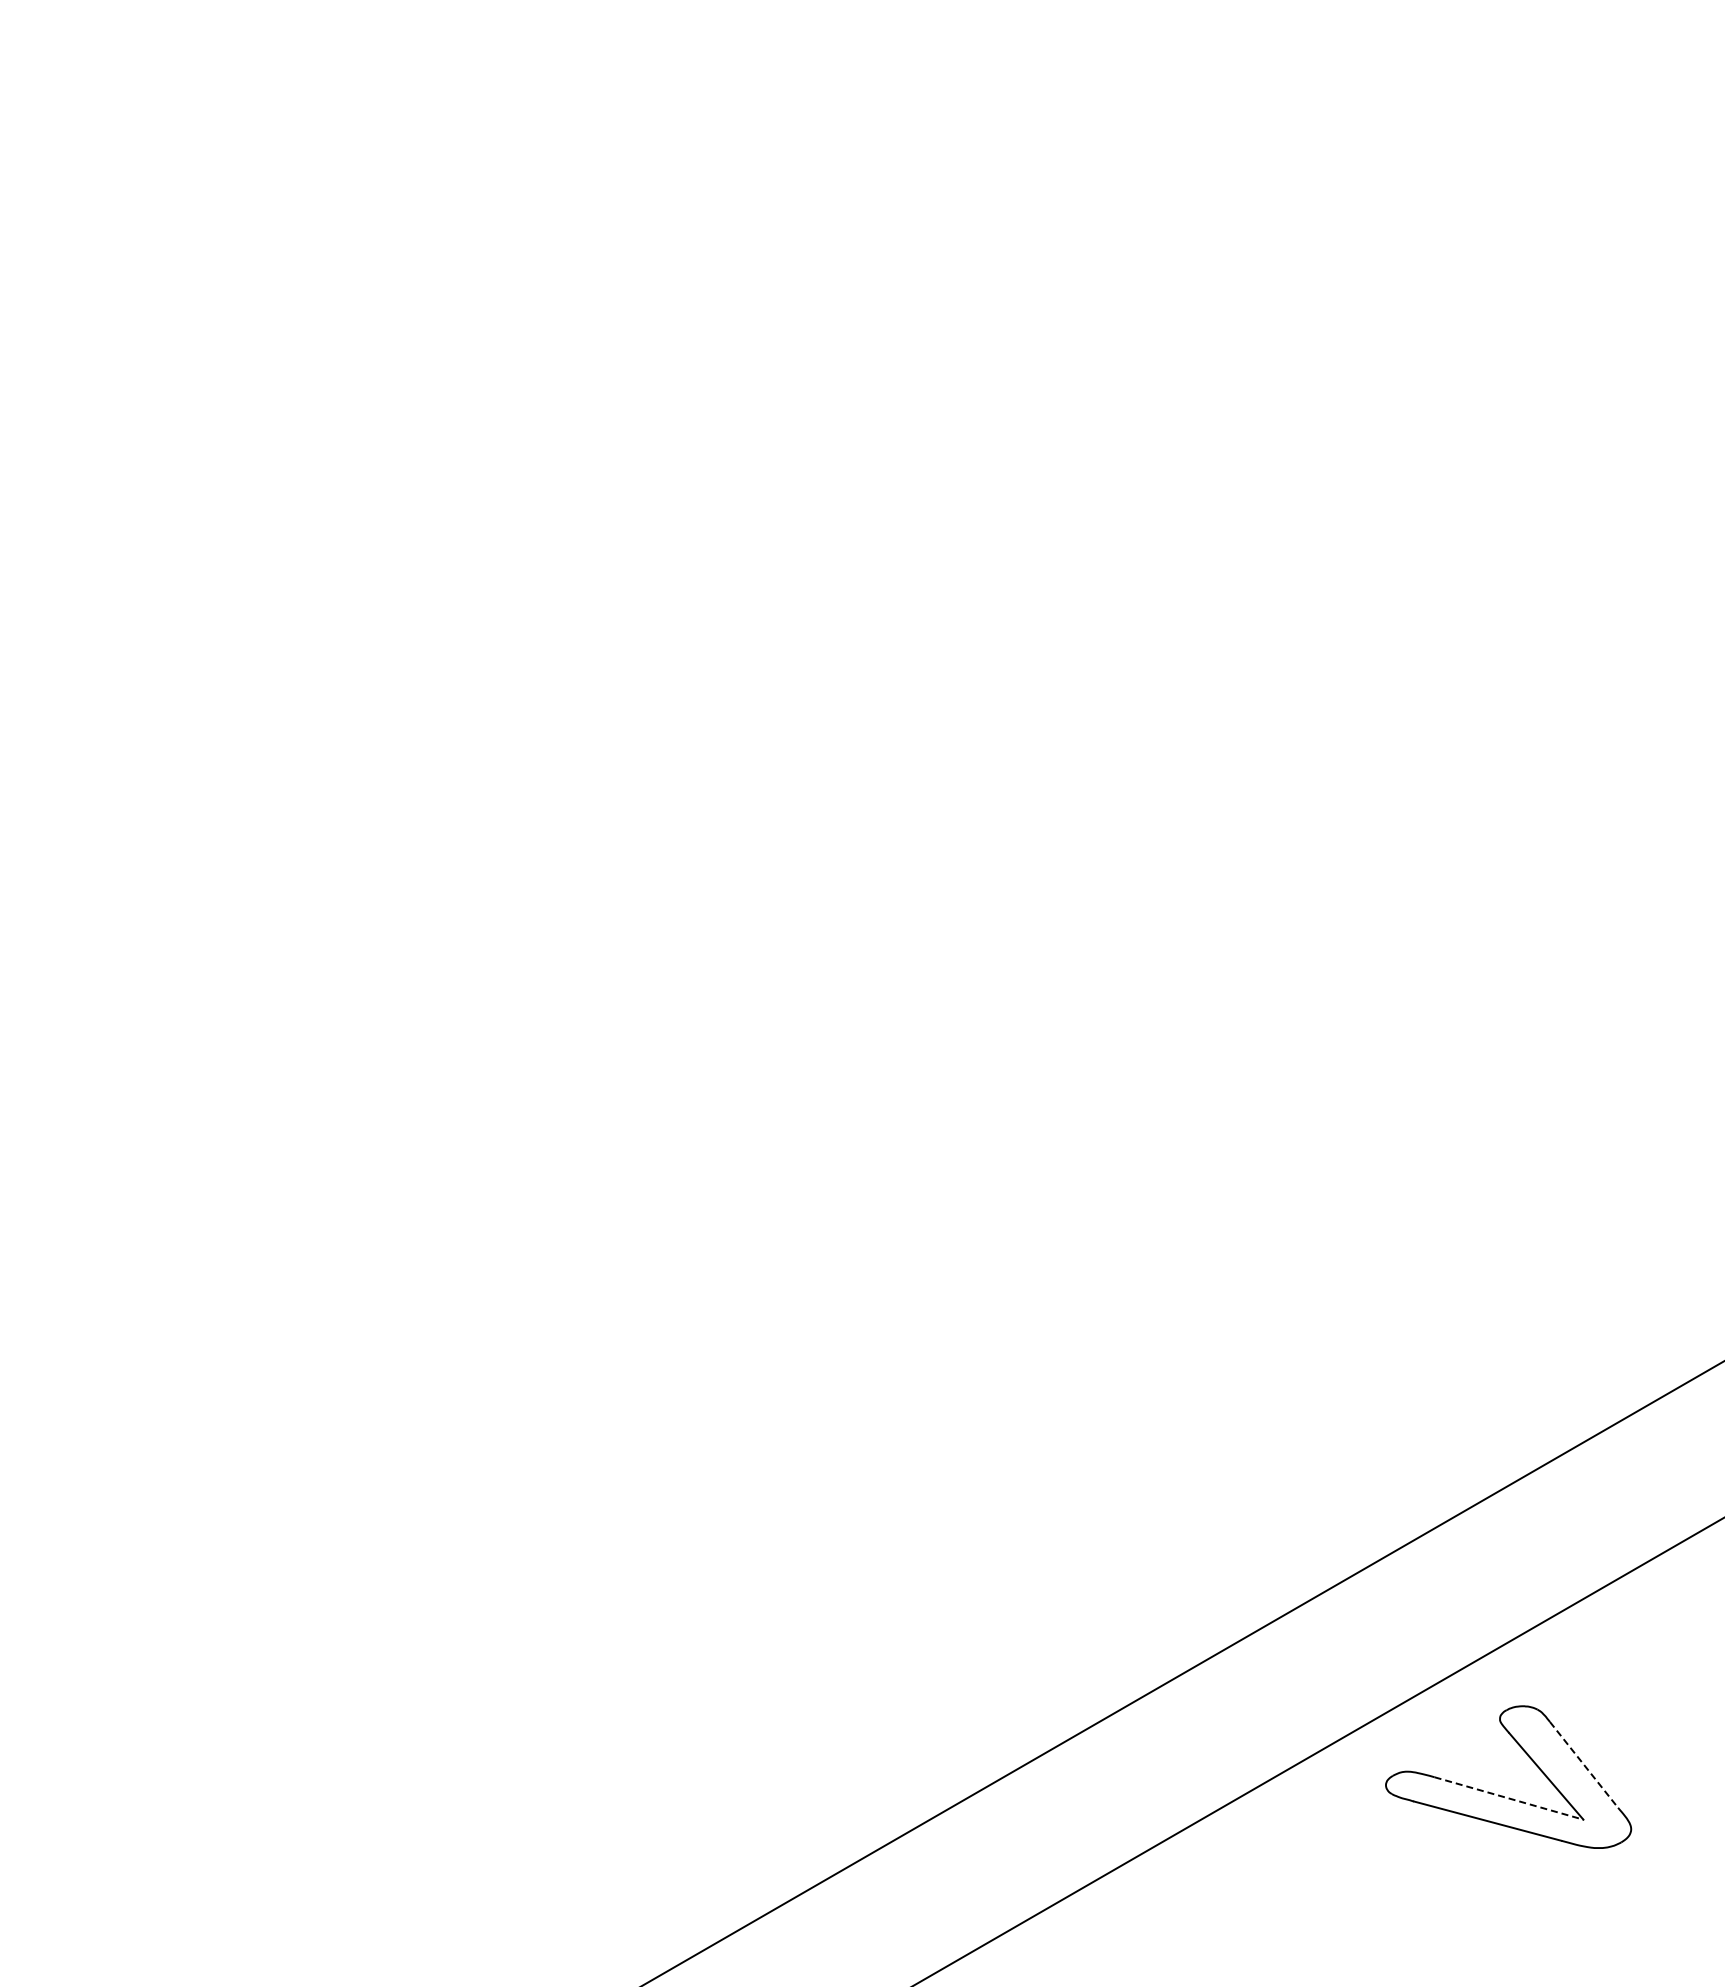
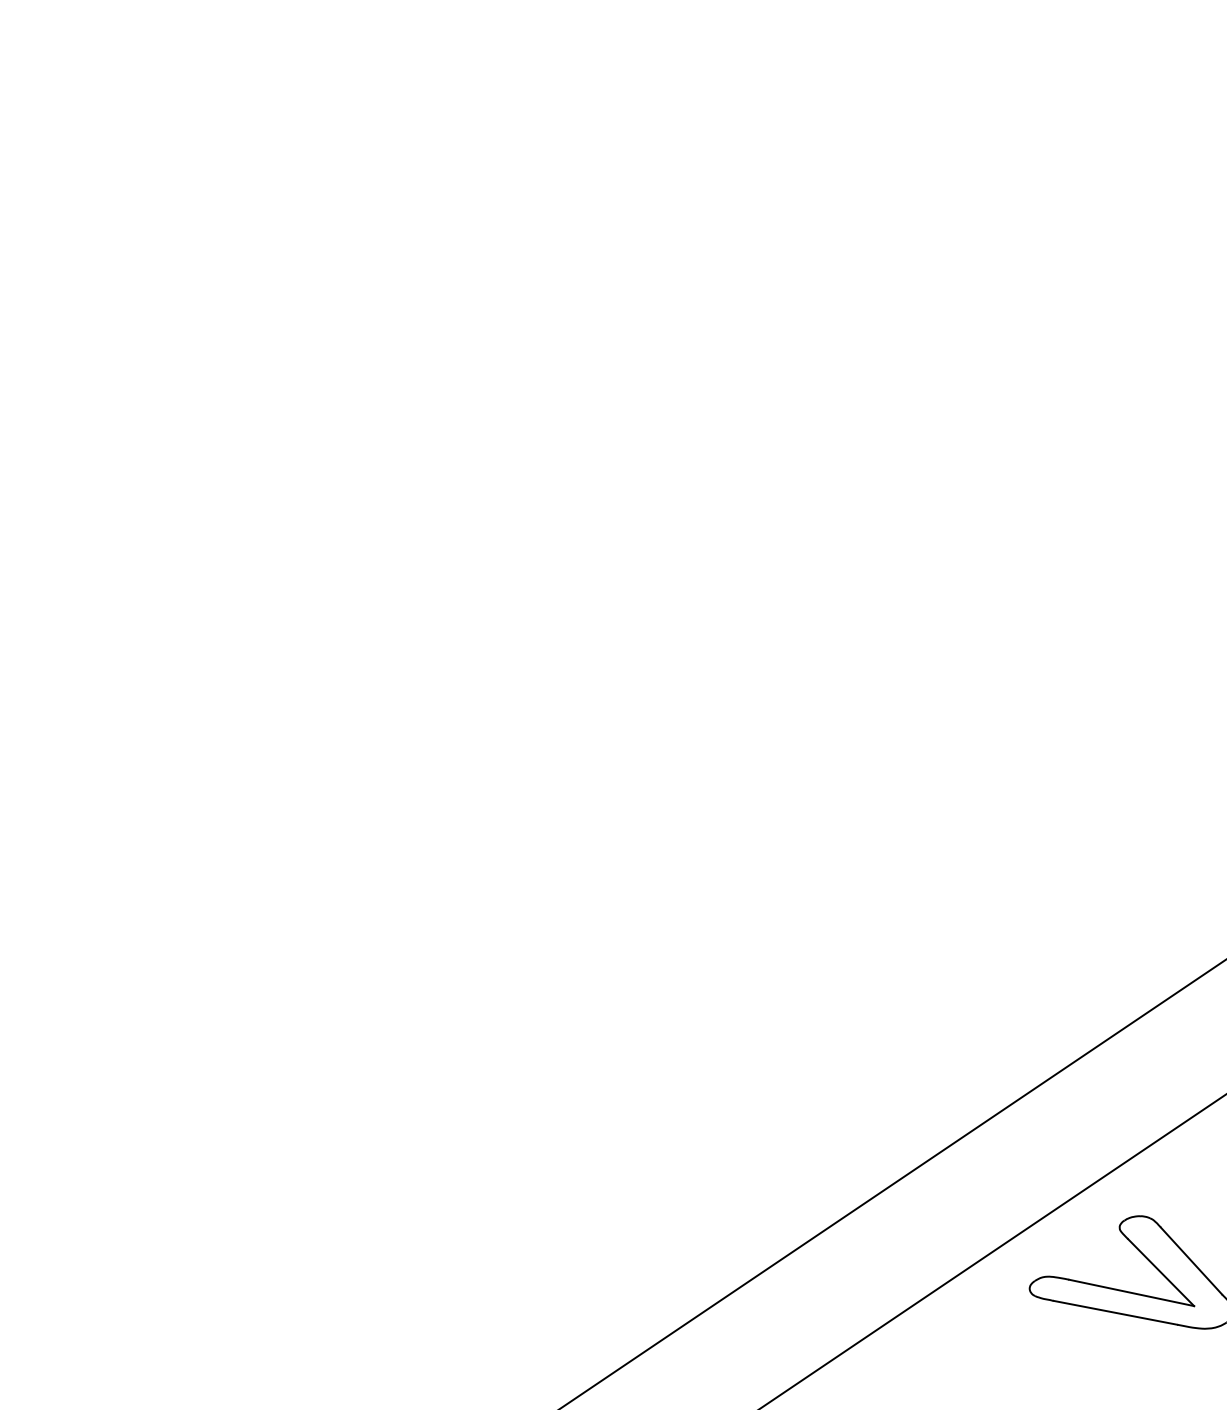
line: (1584, 1764) -> (1191, 1260), dashed -> solid
line: (1509, 1798) -> (1132, 1292), dashed -> solid

